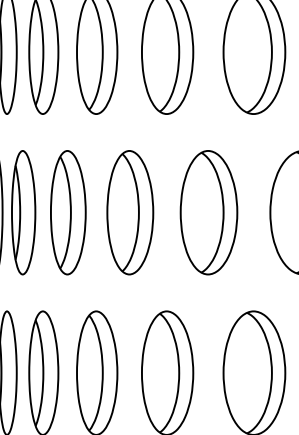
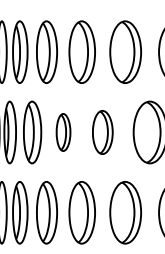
part: (130, 212) -> (63, 132), size x0.6
part: (208, 212) -> (102, 132), size x0.7

